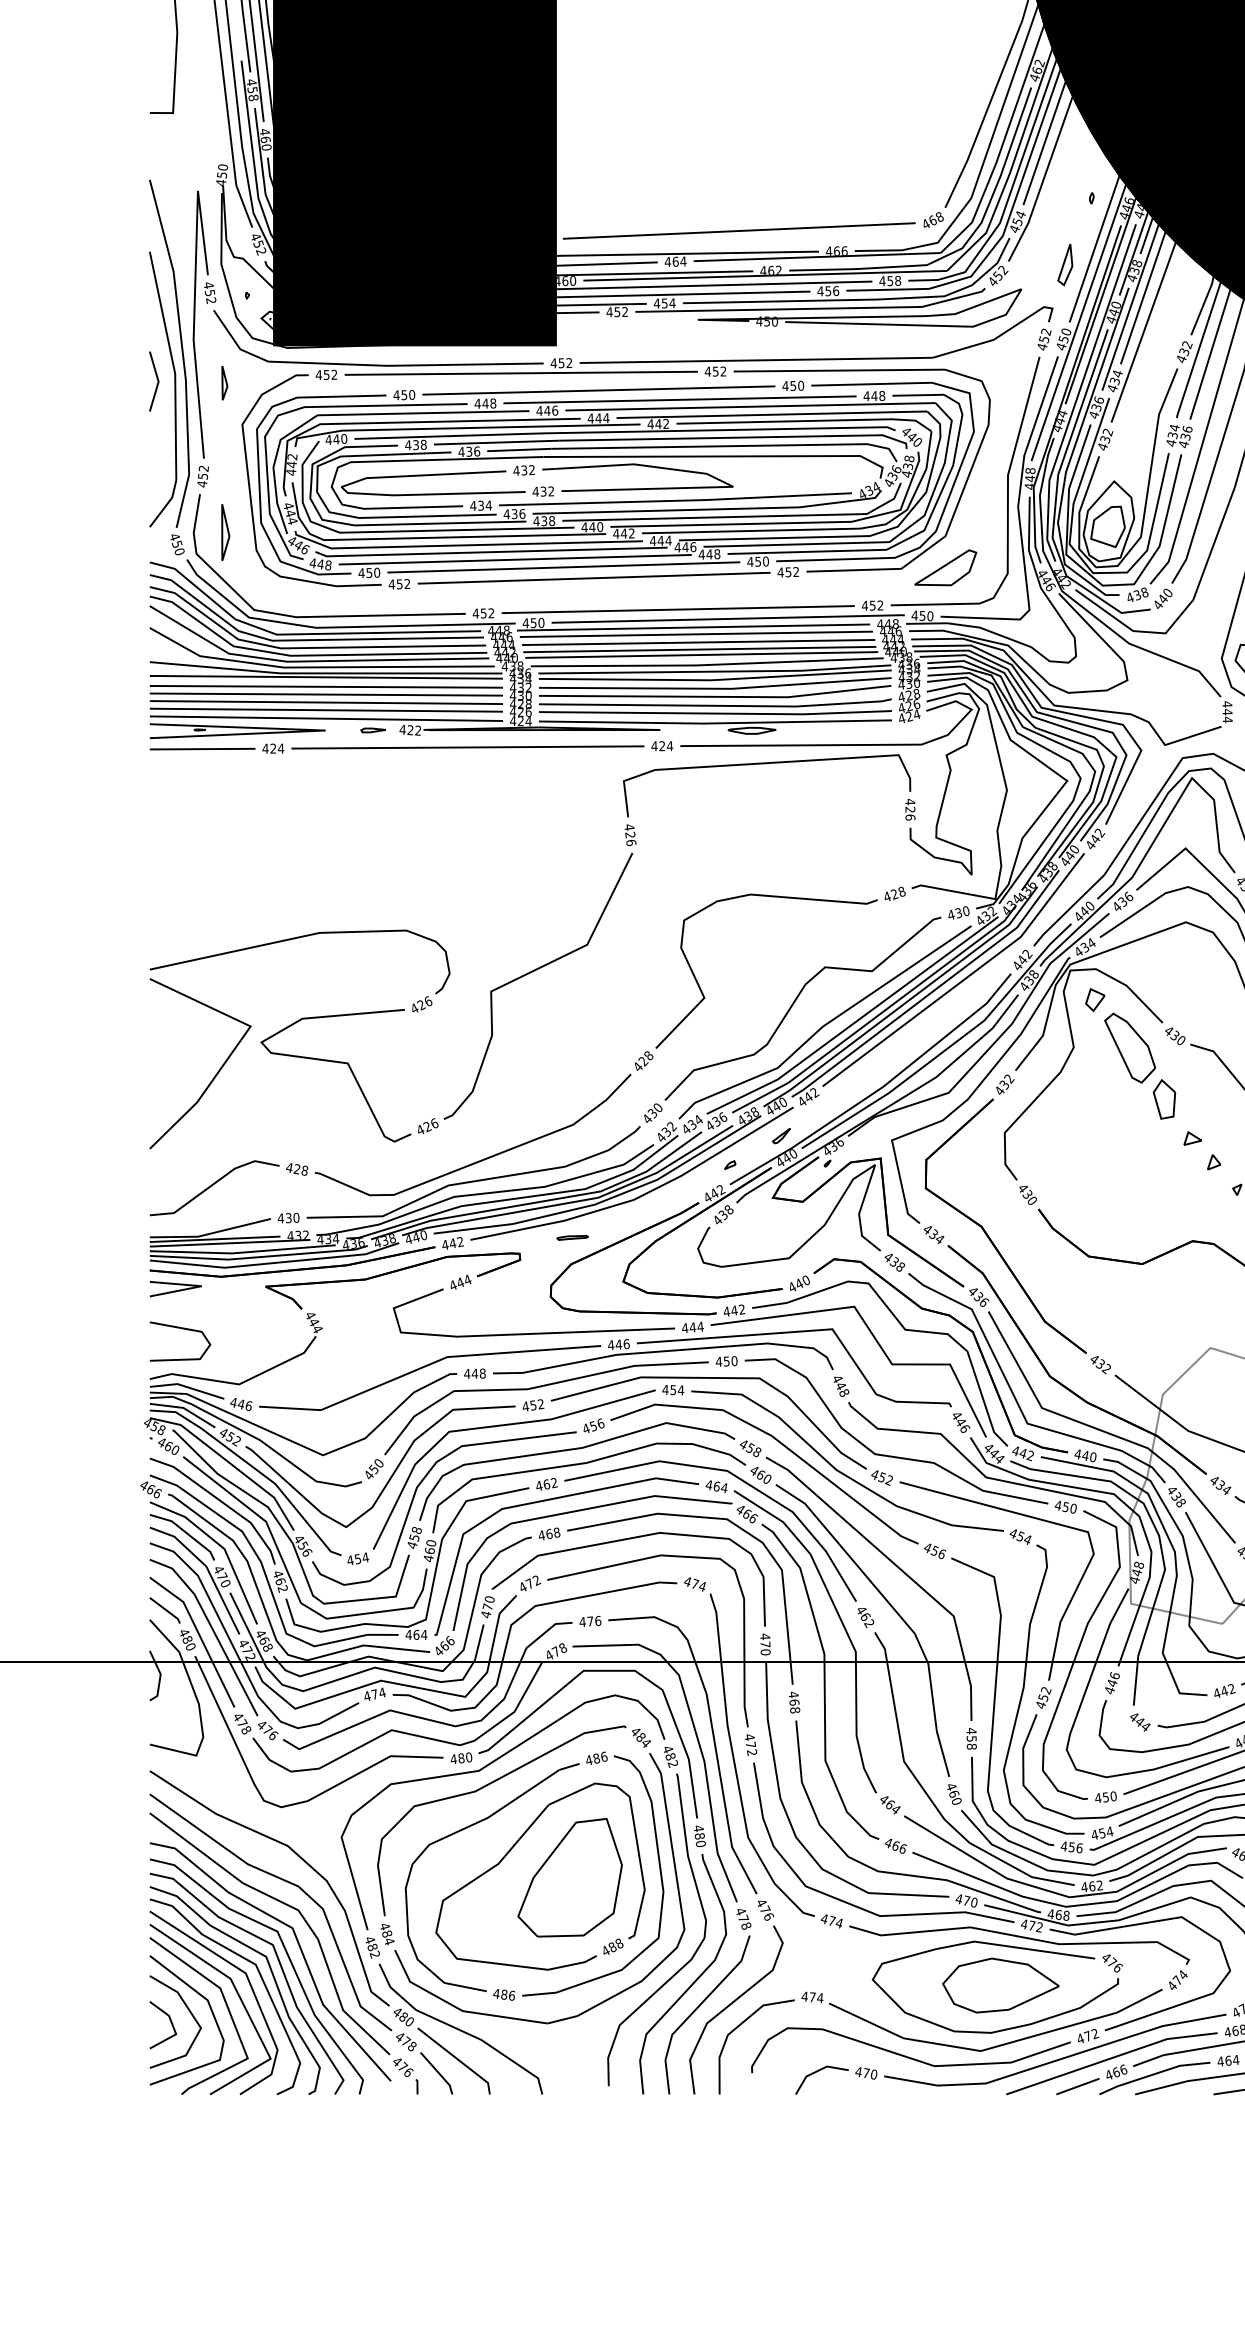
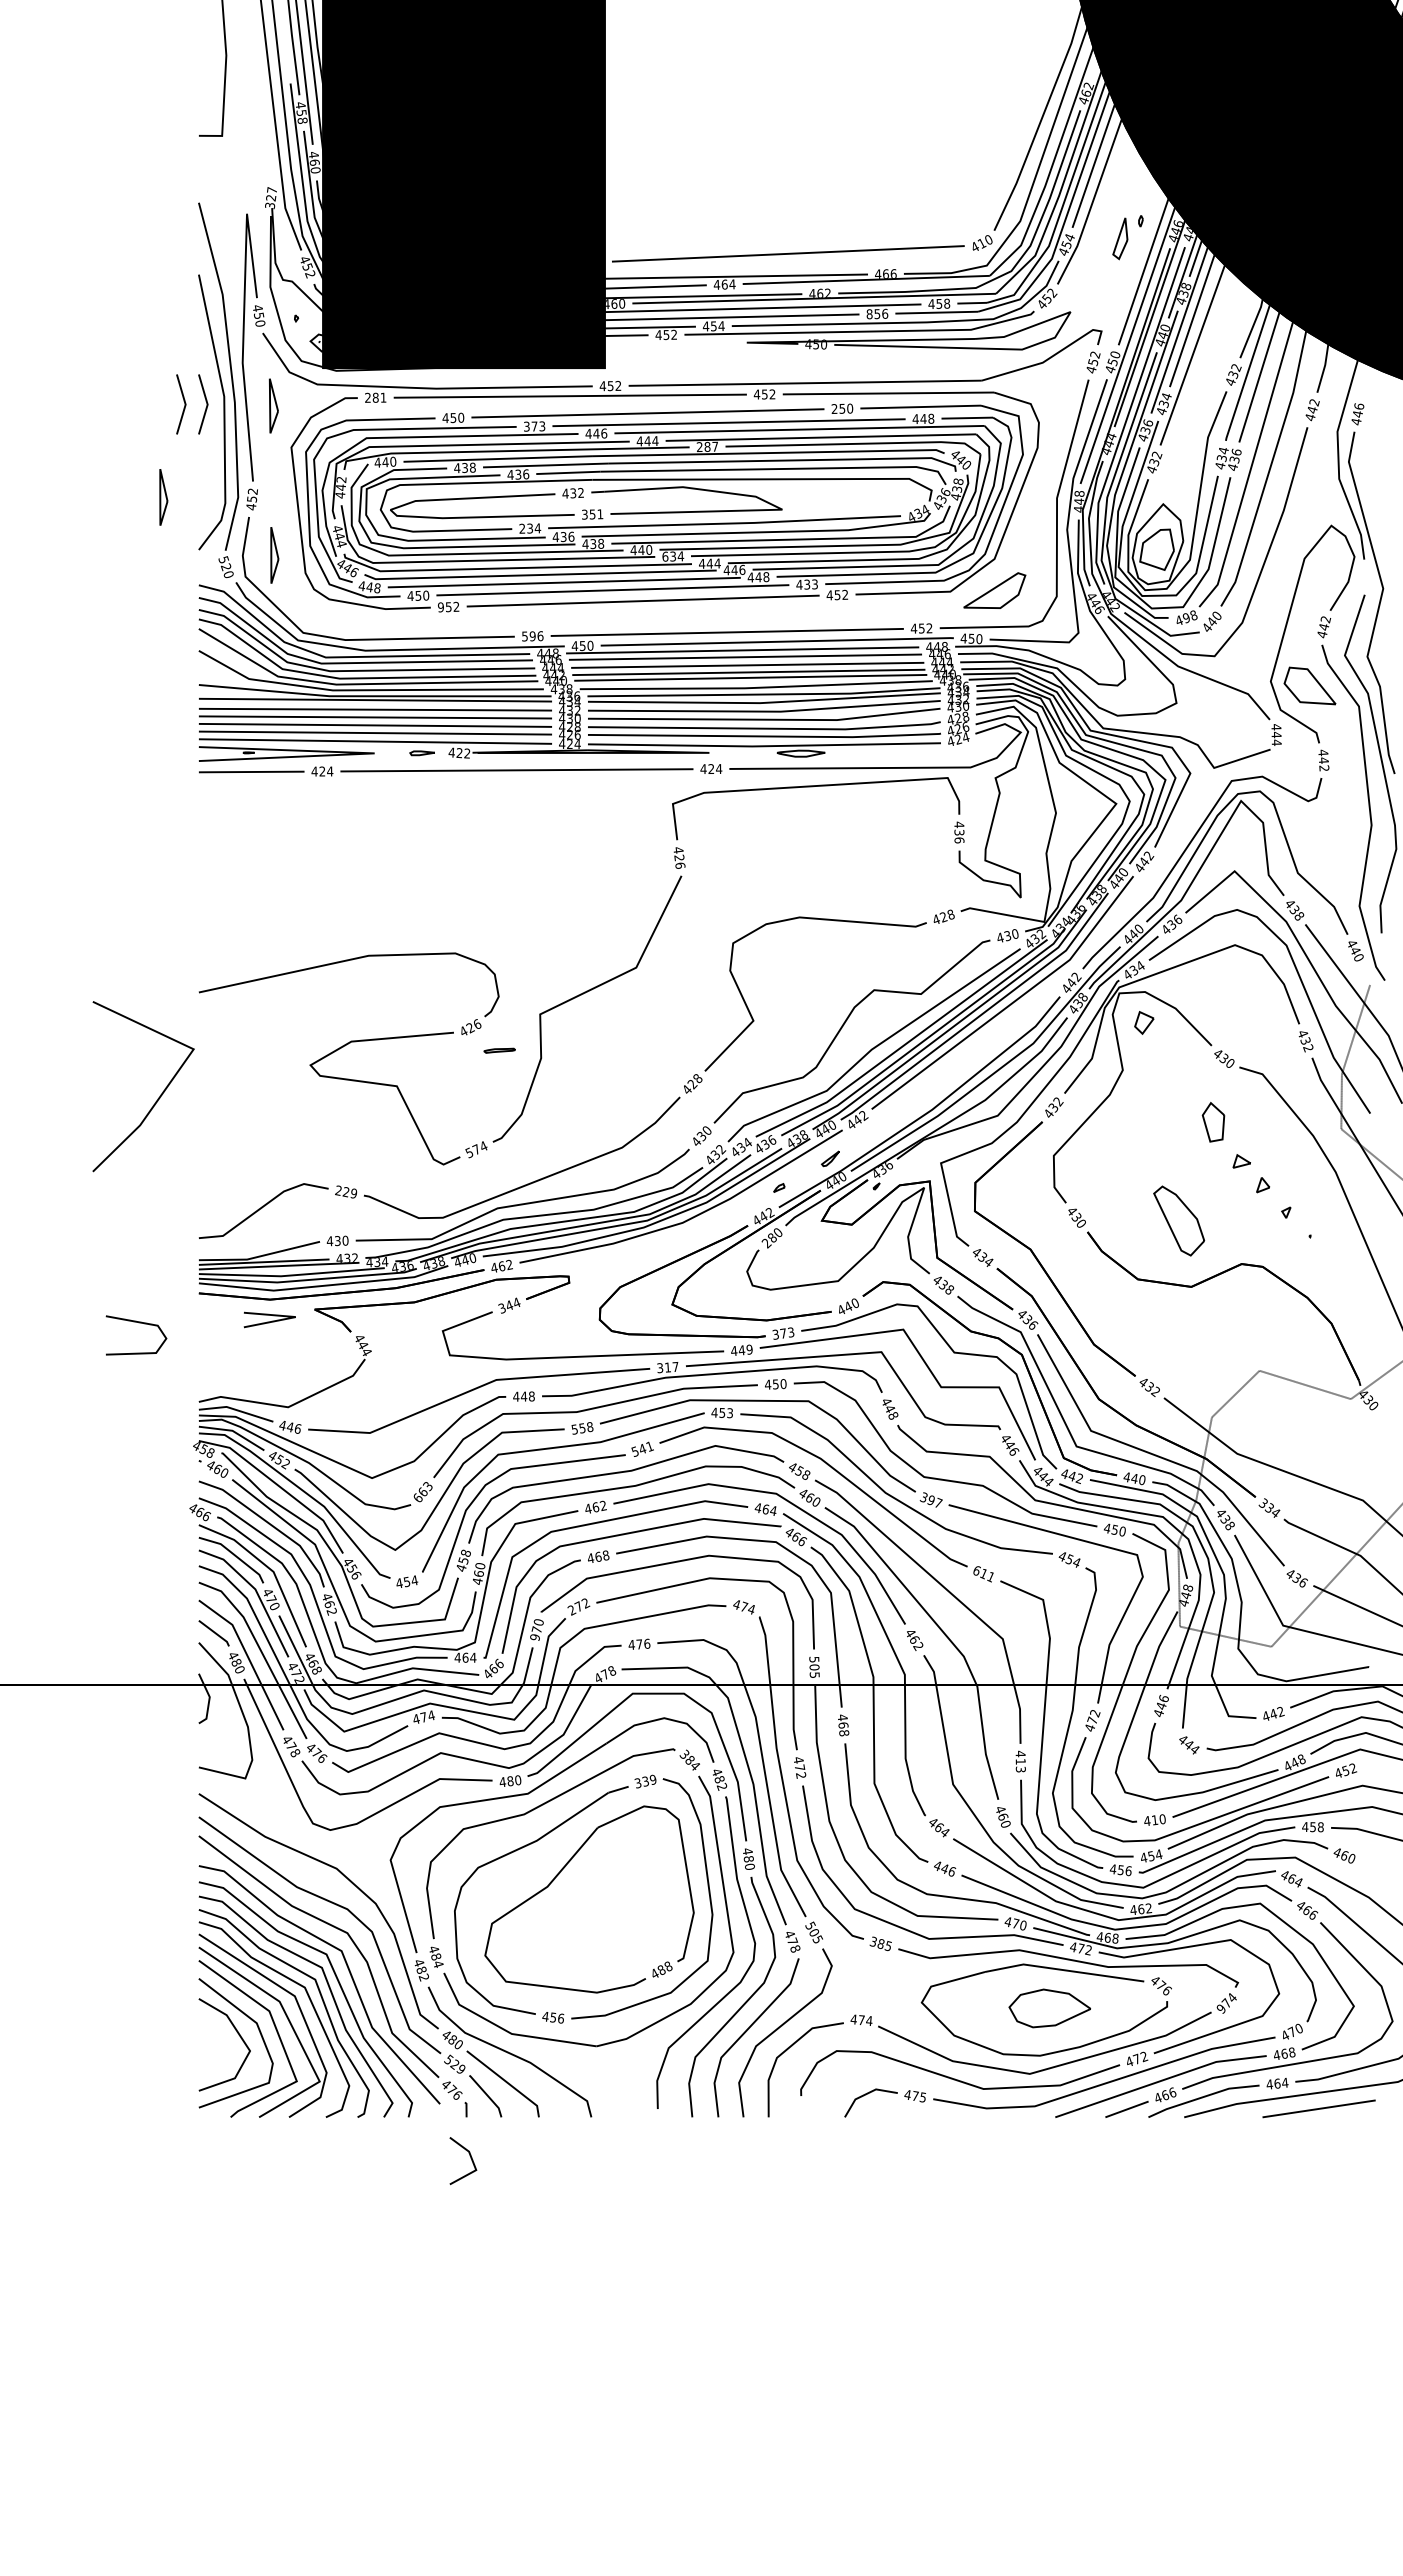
text: (222, 175) -> (271, 198), 450 -> 327
text: (935, 218) -> (984, 241), 468 -> 410
part: (1065, 264) -> (1120, 238), moved
text: (820, 291) -> (869, 314), 456 -> 856
text: (211, 300) -> (260, 323), 452 -> 450
text: (326, 374) -> (375, 397), 452 -> 281
line: (135, 381) -> (184, 404), added
part: (224, 382) -> (273, 405), size x1.6
text: (785, 385) -> (834, 408), 450 -> 250
text: (485, 403) -> (534, 426), 448 -> 373
text: (657, 423) -> (706, 446), 442 -> 287
part: (114, 474) -> (163, 497), added
text: (542, 491) -> (591, 514), 432 -> 351
text: (473, 505) -> (522, 528), 434 -> 234
text: (624, 533) -> (673, 556), 442 -> 634
text: (175, 540) -> (224, 563), 450 -> 520
text: (762, 561) -> (811, 584), 450 -> 433
text: (391, 584) -> (440, 607), 452 -> 952
text: (1137, 595) -> (1186, 618), 438 -> 498
text: (483, 613) -> (532, 636), 452 -> 596
text: (909, 809) -> (958, 832), 426 -> 436
part: (1130, 1047) -> (1179, 1220), moved
line: (214, 1075) -> (157, 1098), moved
text: (427, 1126) -> (476, 1149), 426 -> 574
text: (297, 1168) -> (346, 1191), 428 -> 229
text: (722, 1215) -> (771, 1238), 438 -> 280
part: (572, 1237) -> (499, 1050), moved
text: (452, 1243) -> (501, 1266), 442 -> 462
text: (452, 1285) -> (501, 1308), 444 -> 344
line: (175, 1290) -> (269, 1321), moved
text: (734, 1310) -> (783, 1333), 442 -> 373
text: (700, 1326) -> (749, 1349), 444 -> 449
line: (182, 1329) -> (138, 1323), moved
text: (618, 1344) -> (667, 1367), 446 -> 317
text: (680, 1390) -> (729, 1413), 454 -> 453
text: (533, 1405) -> (582, 1428), 452 -> 558
text: (593, 1425) -> (642, 1448), 456 -> 541
text: (373, 1469) -> (422, 1492), 450 -> 663
text: (881, 1477) -> (930, 1500), 452 -> 397
text: (1213, 1480) -> (1262, 1503), 434 -> 334
text: (935, 1551) -> (984, 1574), 456 -> 611
text: (522, 1587) -> (571, 1610), 472 -> 272
text: (486, 1614) -> (535, 1637), 470 -> 970
text: (765, 1644) -> (814, 1667), 470 -> 505
text: (1043, 1697) -> (1092, 1720), 452 -> 472
text: (635, 1731) -> (684, 1754), 484 -> 384
text: (971, 1742) -> (1020, 1765), 458 -> 413
text: (596, 1758) -> (645, 1781), 486 -> 339
text: (1106, 1797) -> (1155, 1820), 450 -> 410
text: (895, 1845) -> (944, 1868), 466 -> 446
part: (569, 1877) -> (618, 1900), removed
text: (765, 1909) -> (814, 1932), 476 -> 505
text: (831, 1920) -> (880, 1943), 474 -> 385
part: (1000, 1985) -> (1049, 2008), size x0.7
text: (1171, 1985) -> (1220, 2008), 474 -> 974
text: (504, 1994) -> (553, 2017), 486 -> 456
line: (170, 2022) -> (470, 2158), moved
text: (405, 2041) -> (454, 2064), 478 -> 529
text: (873, 2074) -> (922, 2097), 470 -> 475

